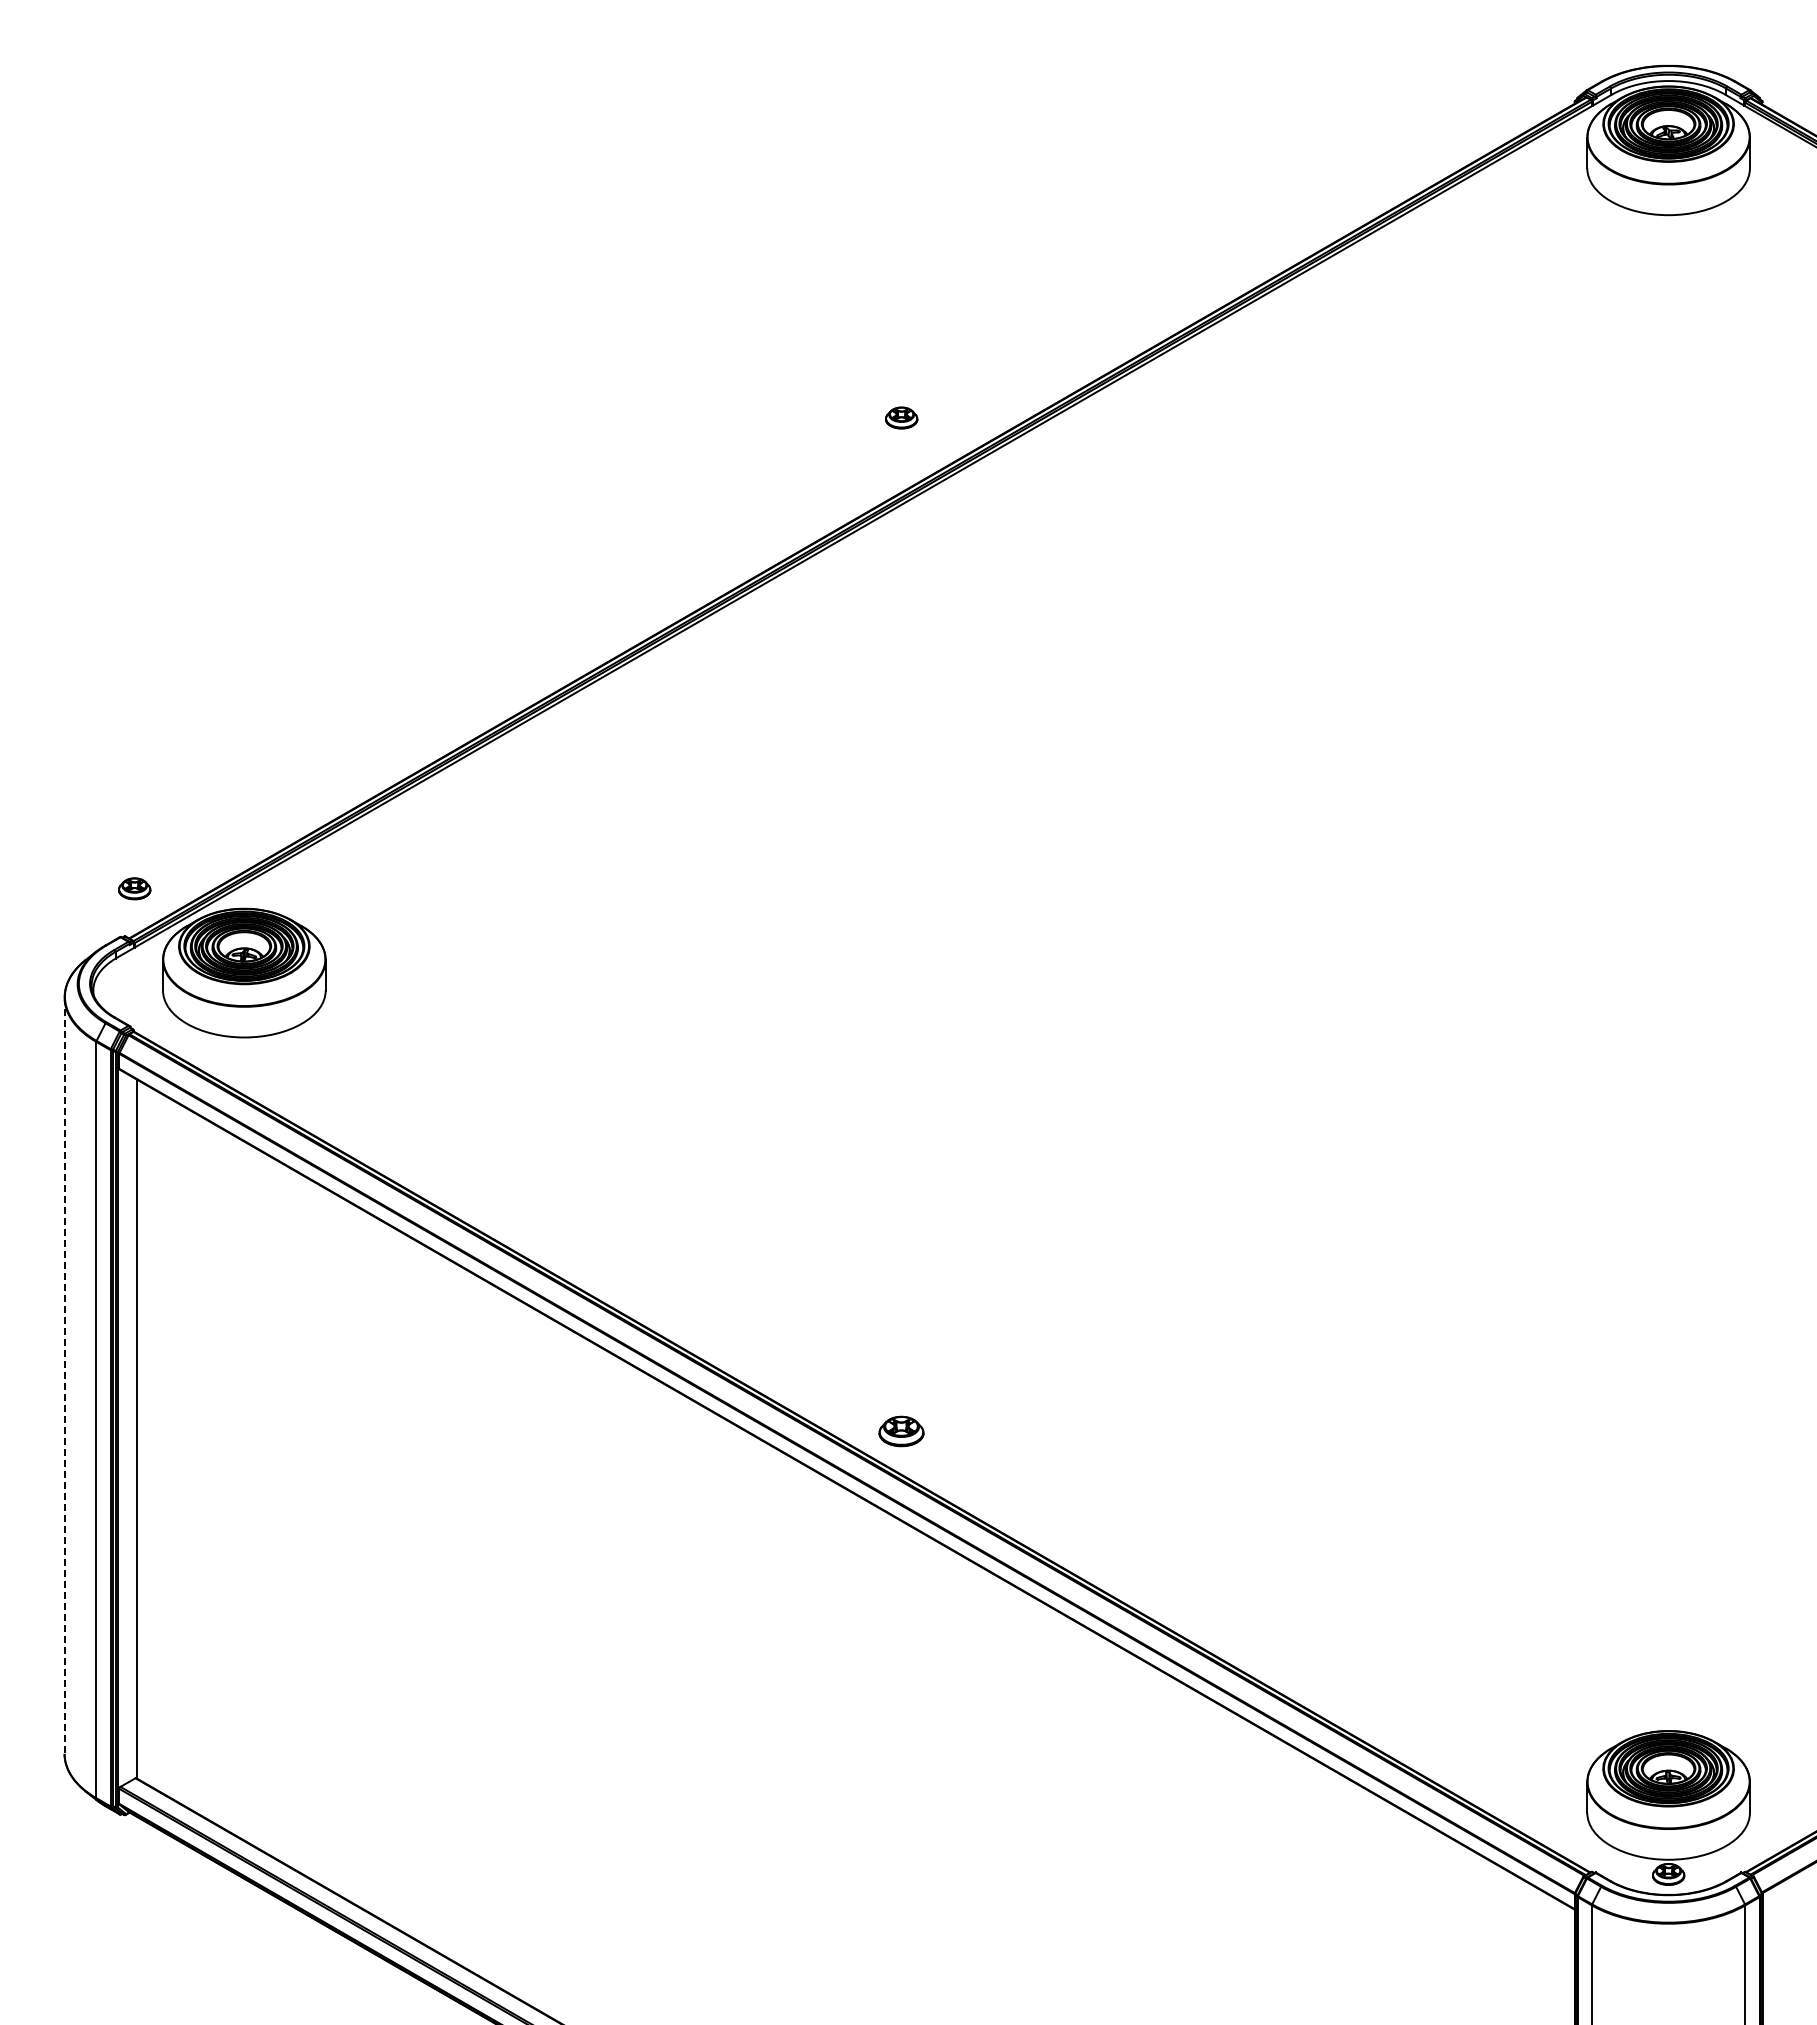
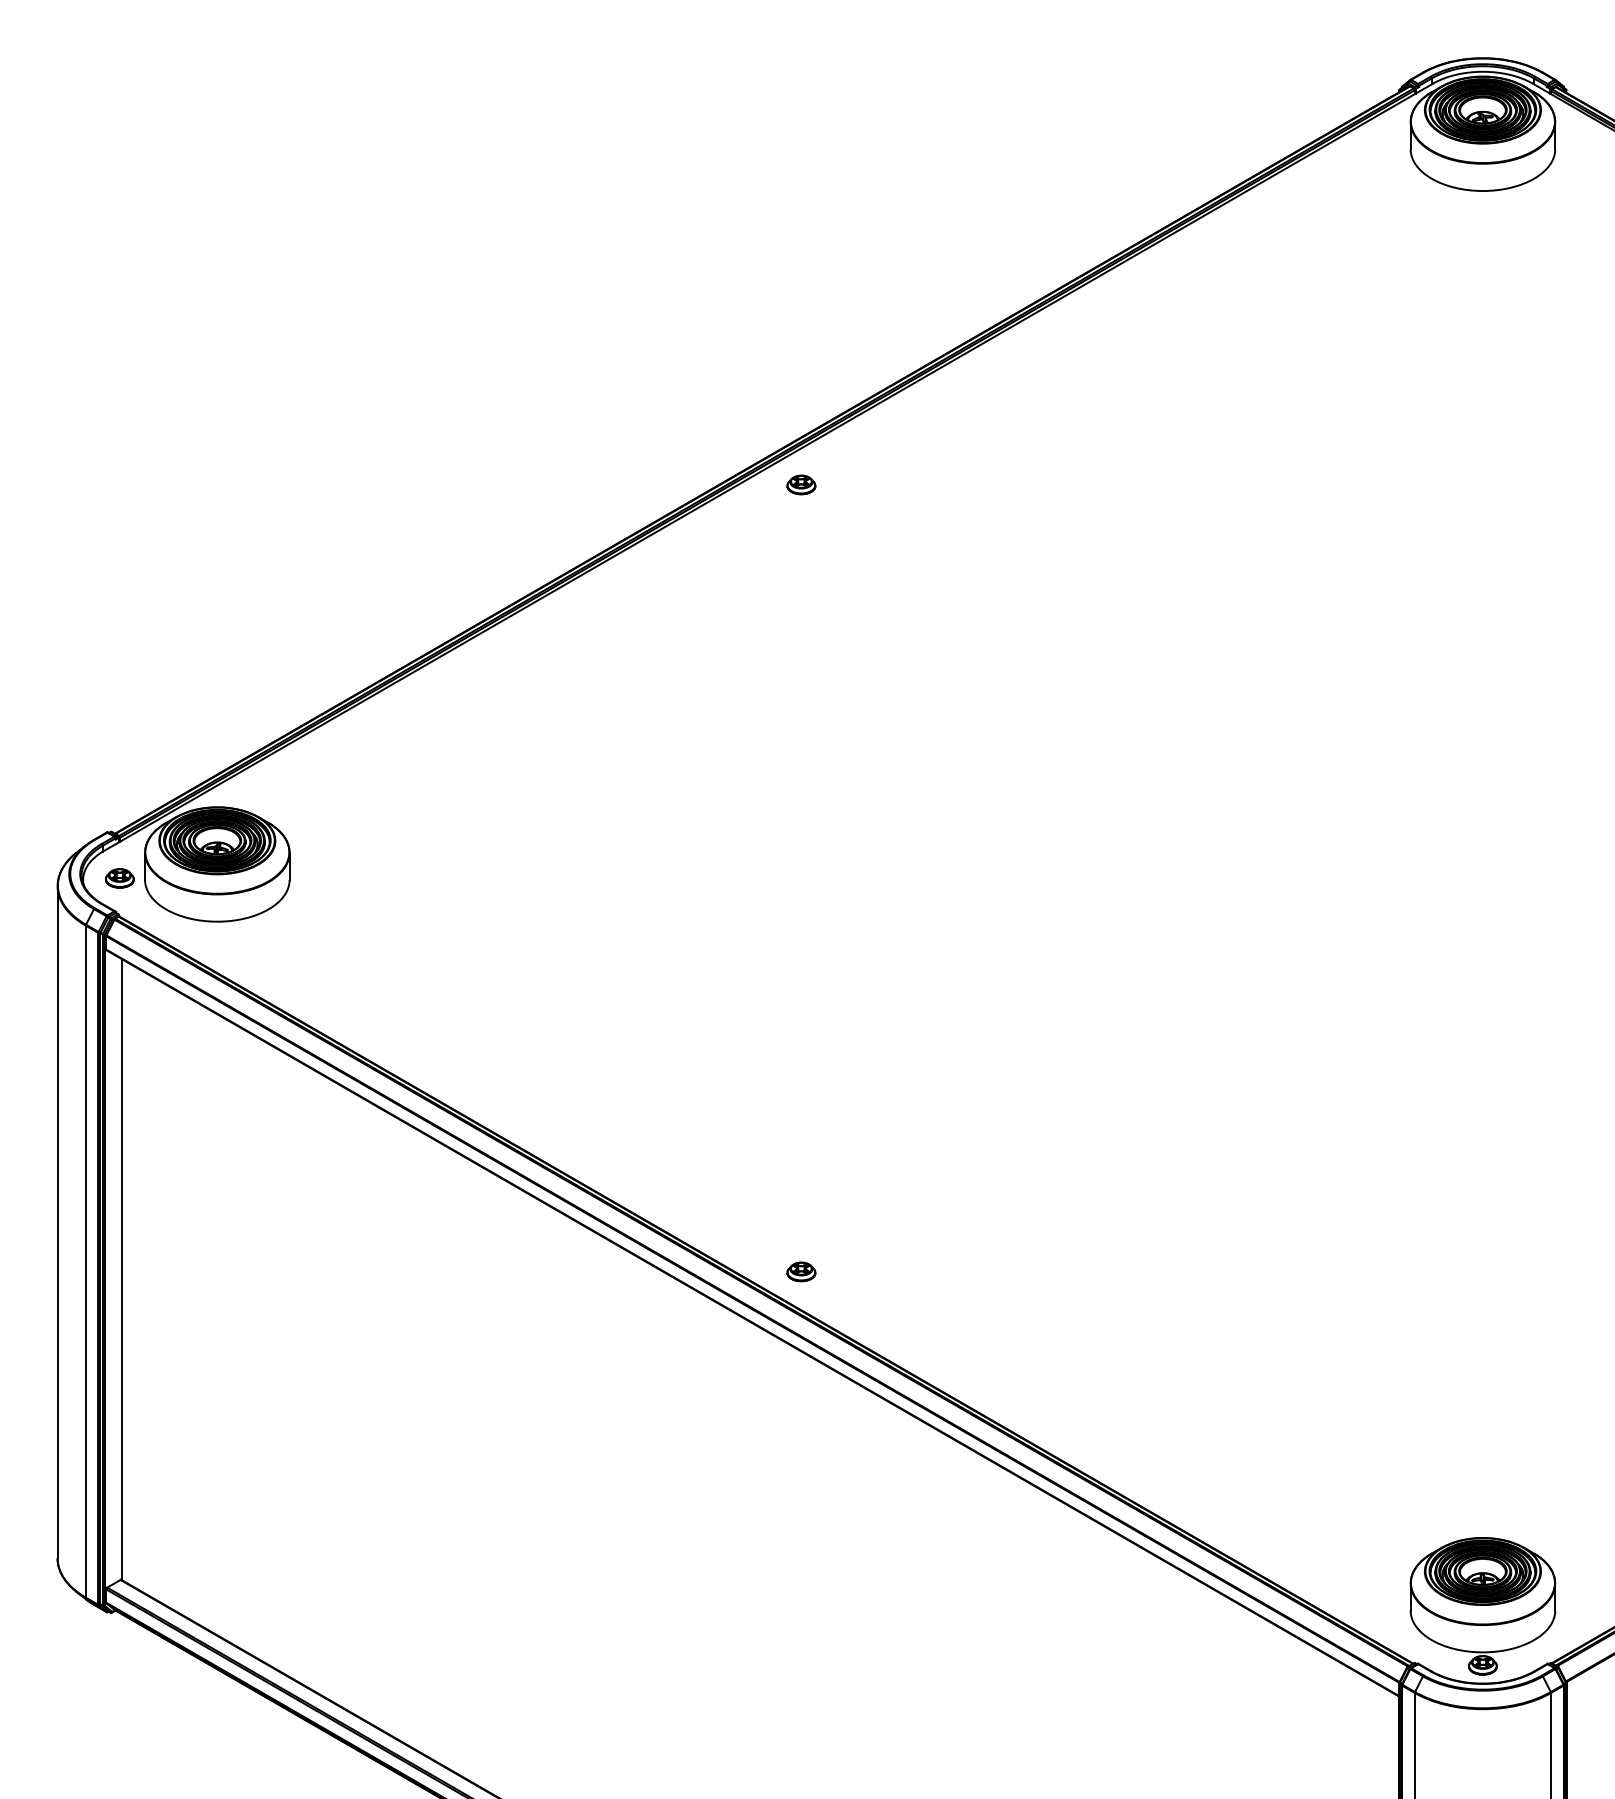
part: (901, 417) -> (801, 484), moved
part: (134, 888) -> (119, 878), moved
line: (64, 1376) -> (57, 1222), dashed -> solid
part: (901, 1431) -> (801, 1271), size x0.71

